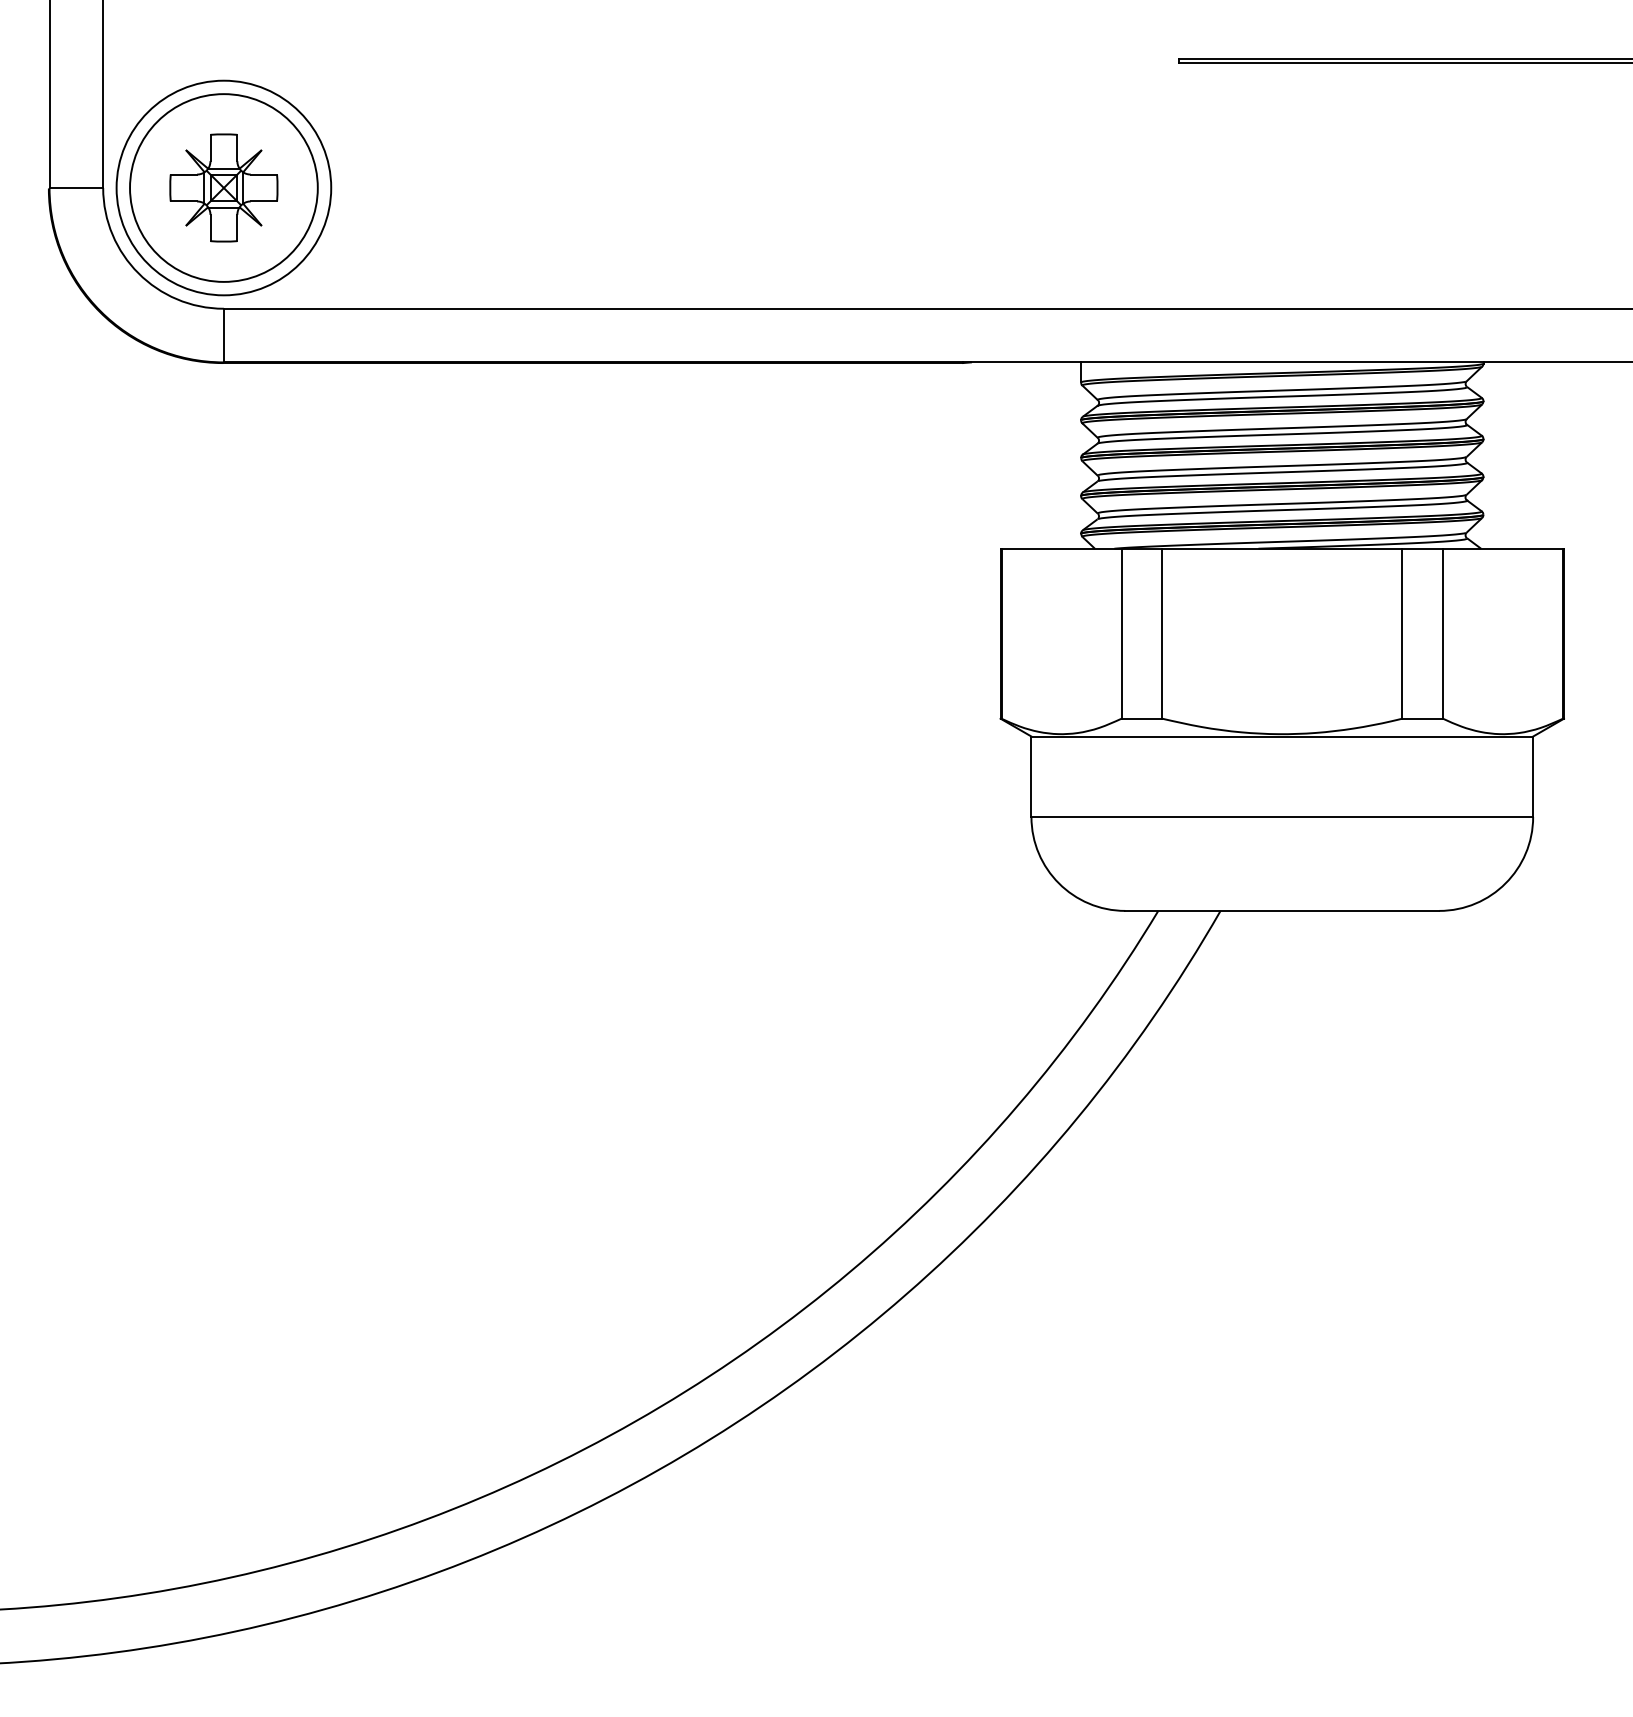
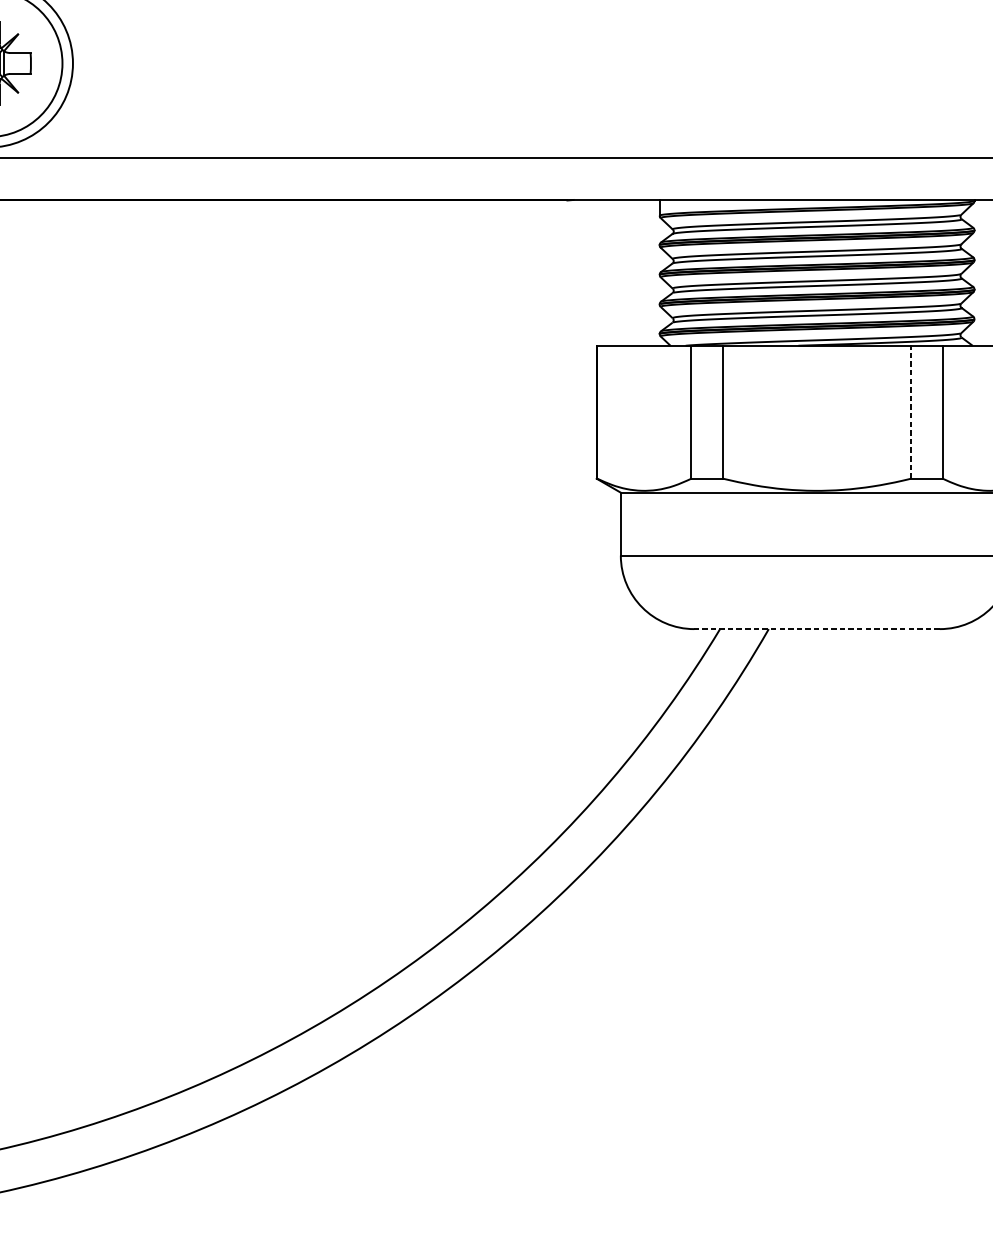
line: (1402, 633) -> (911, 412), solid -> dashed
line: (1282, 910) -> (817, 628), solid -> dashed

